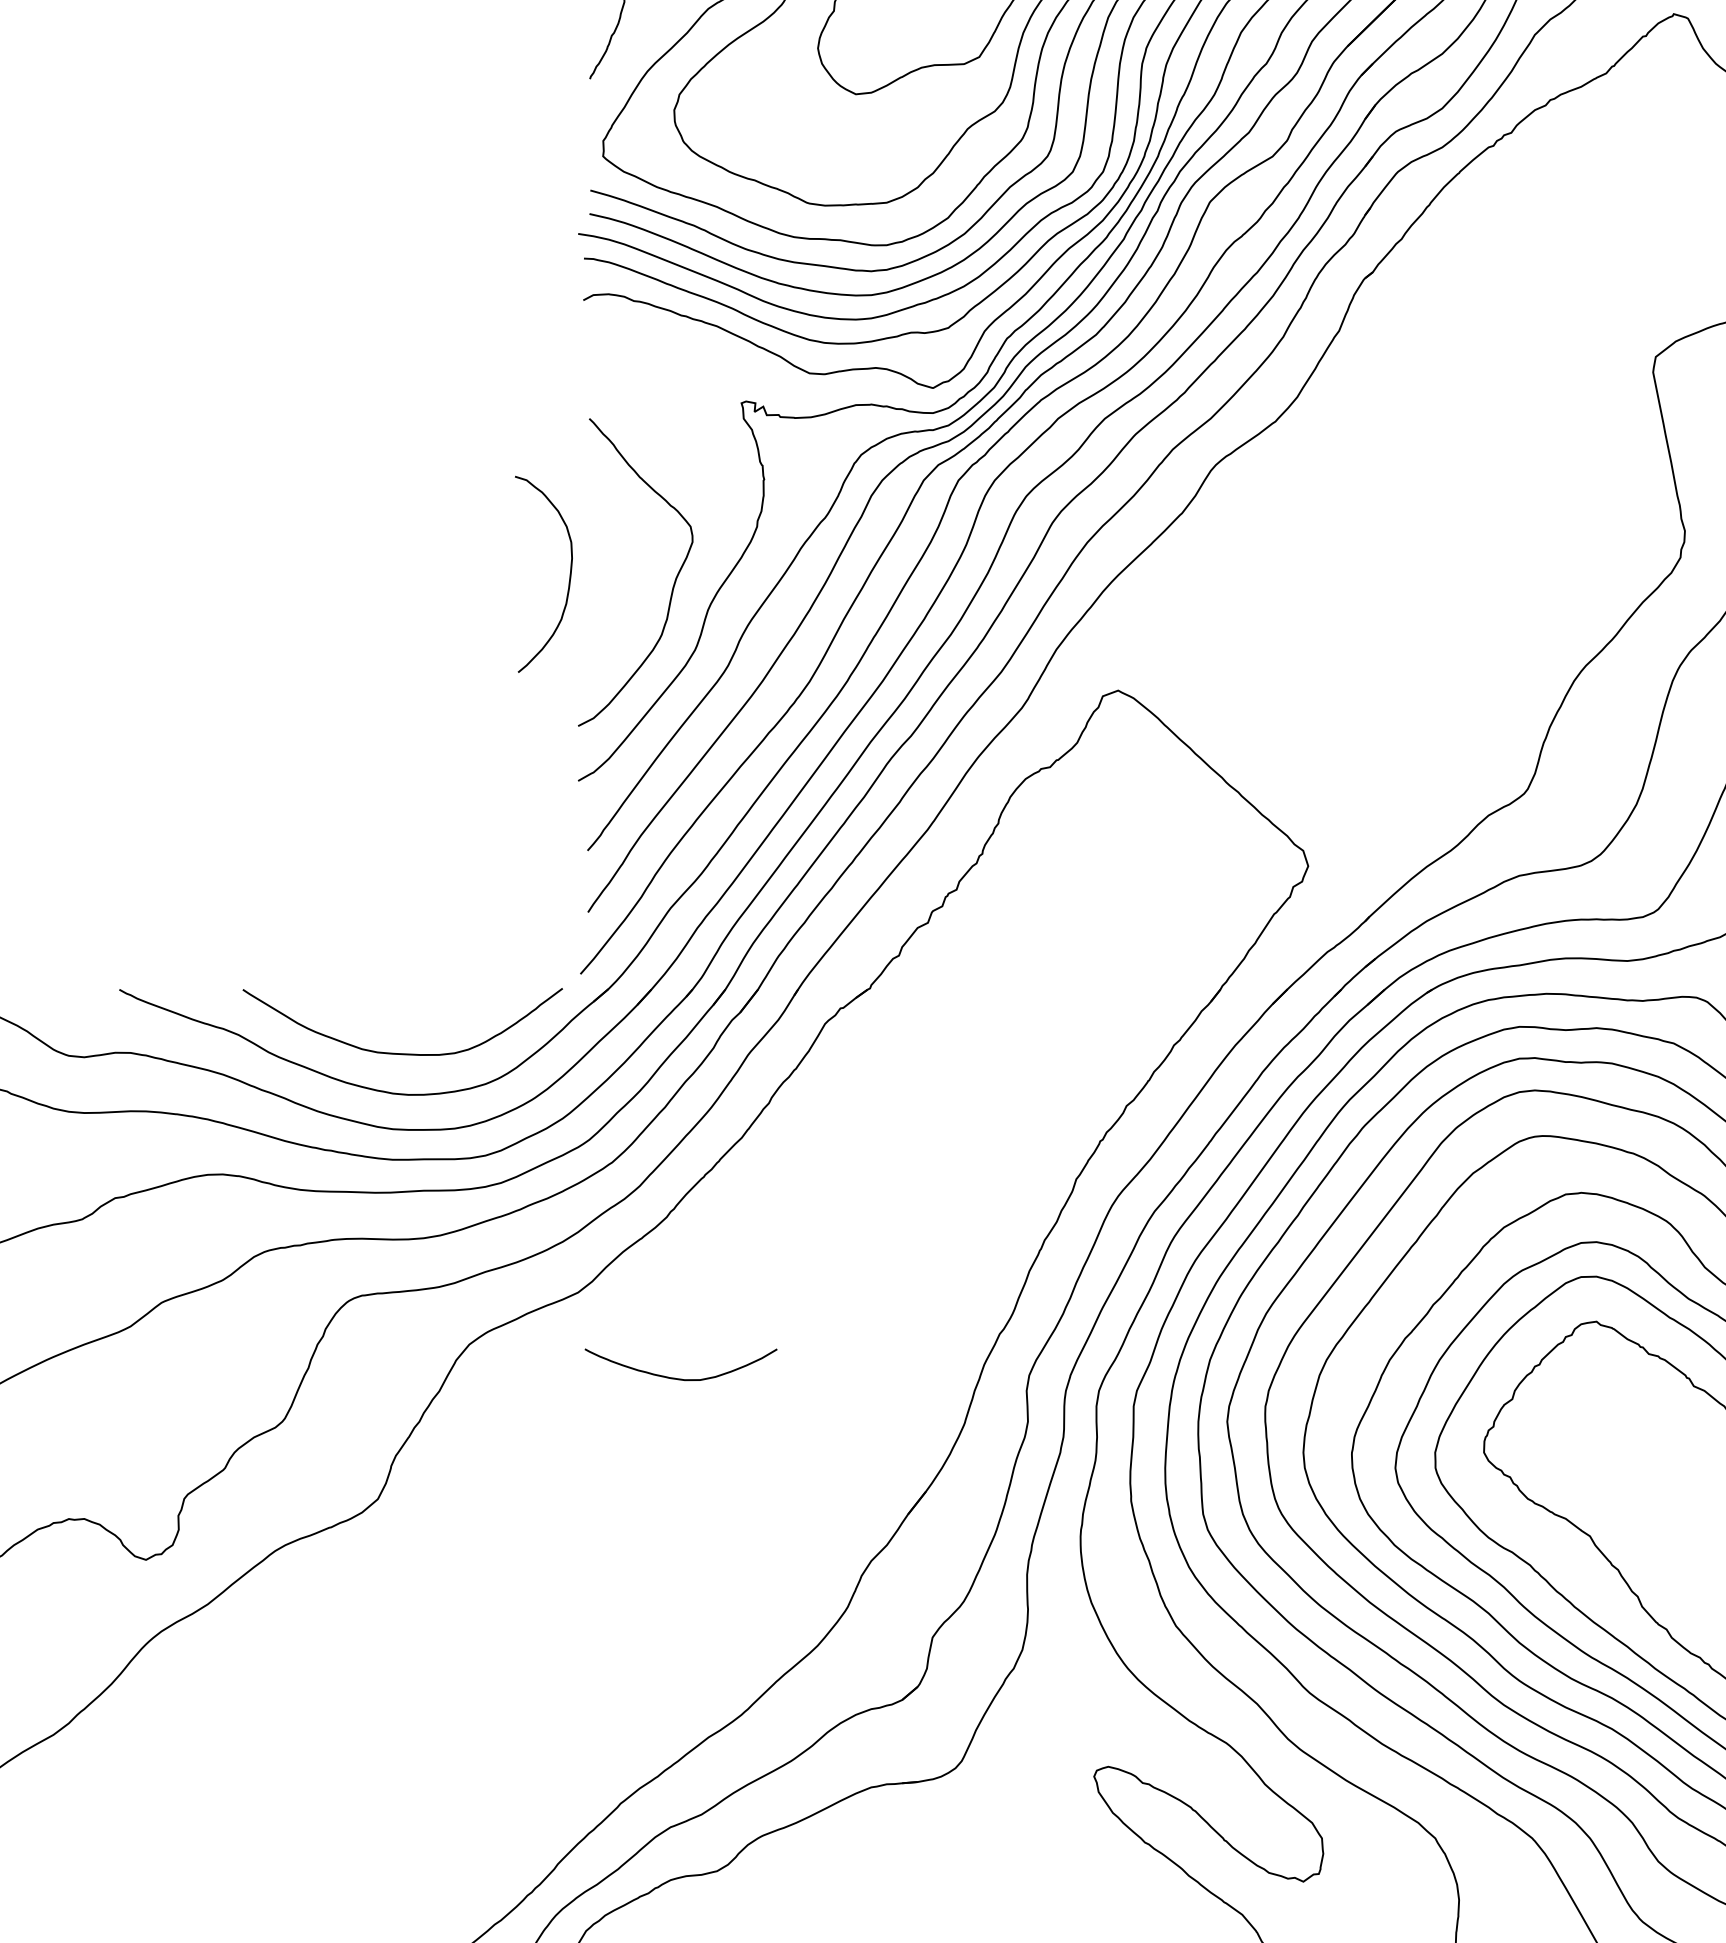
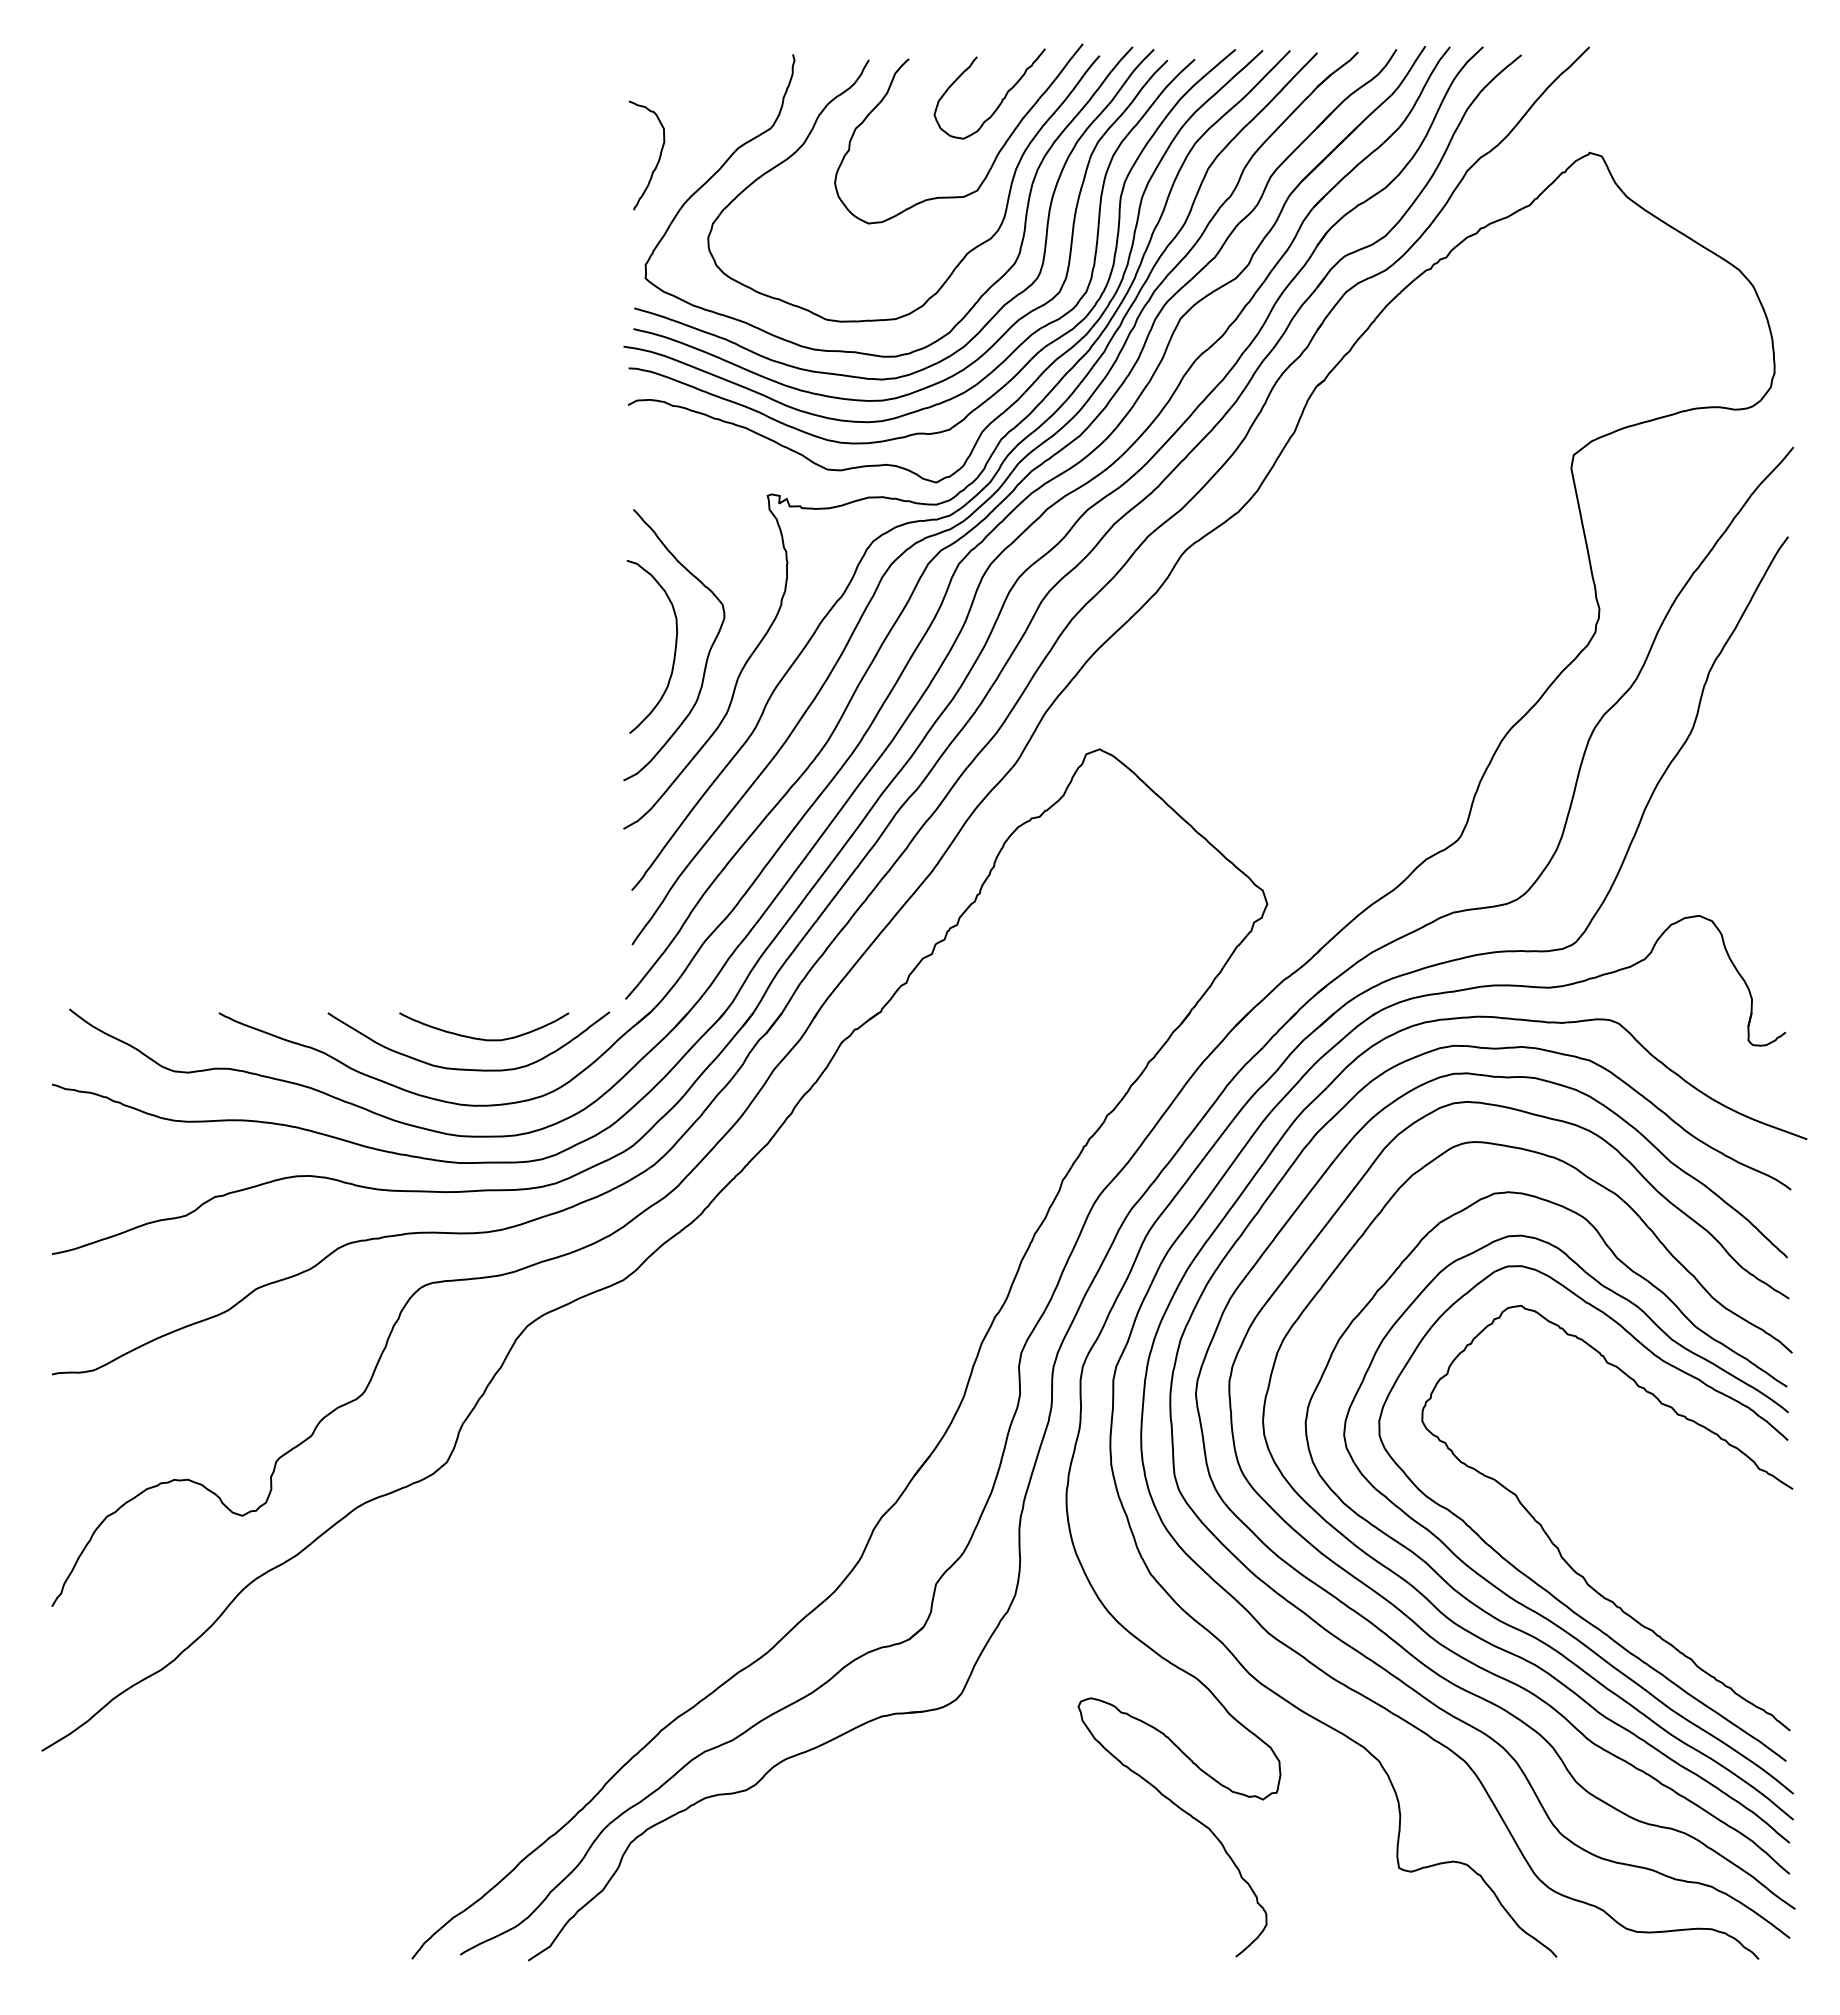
curve: (569, 576) -> (674, 648), moved
curve: (680, 1378) -> (483, 1038), moved

